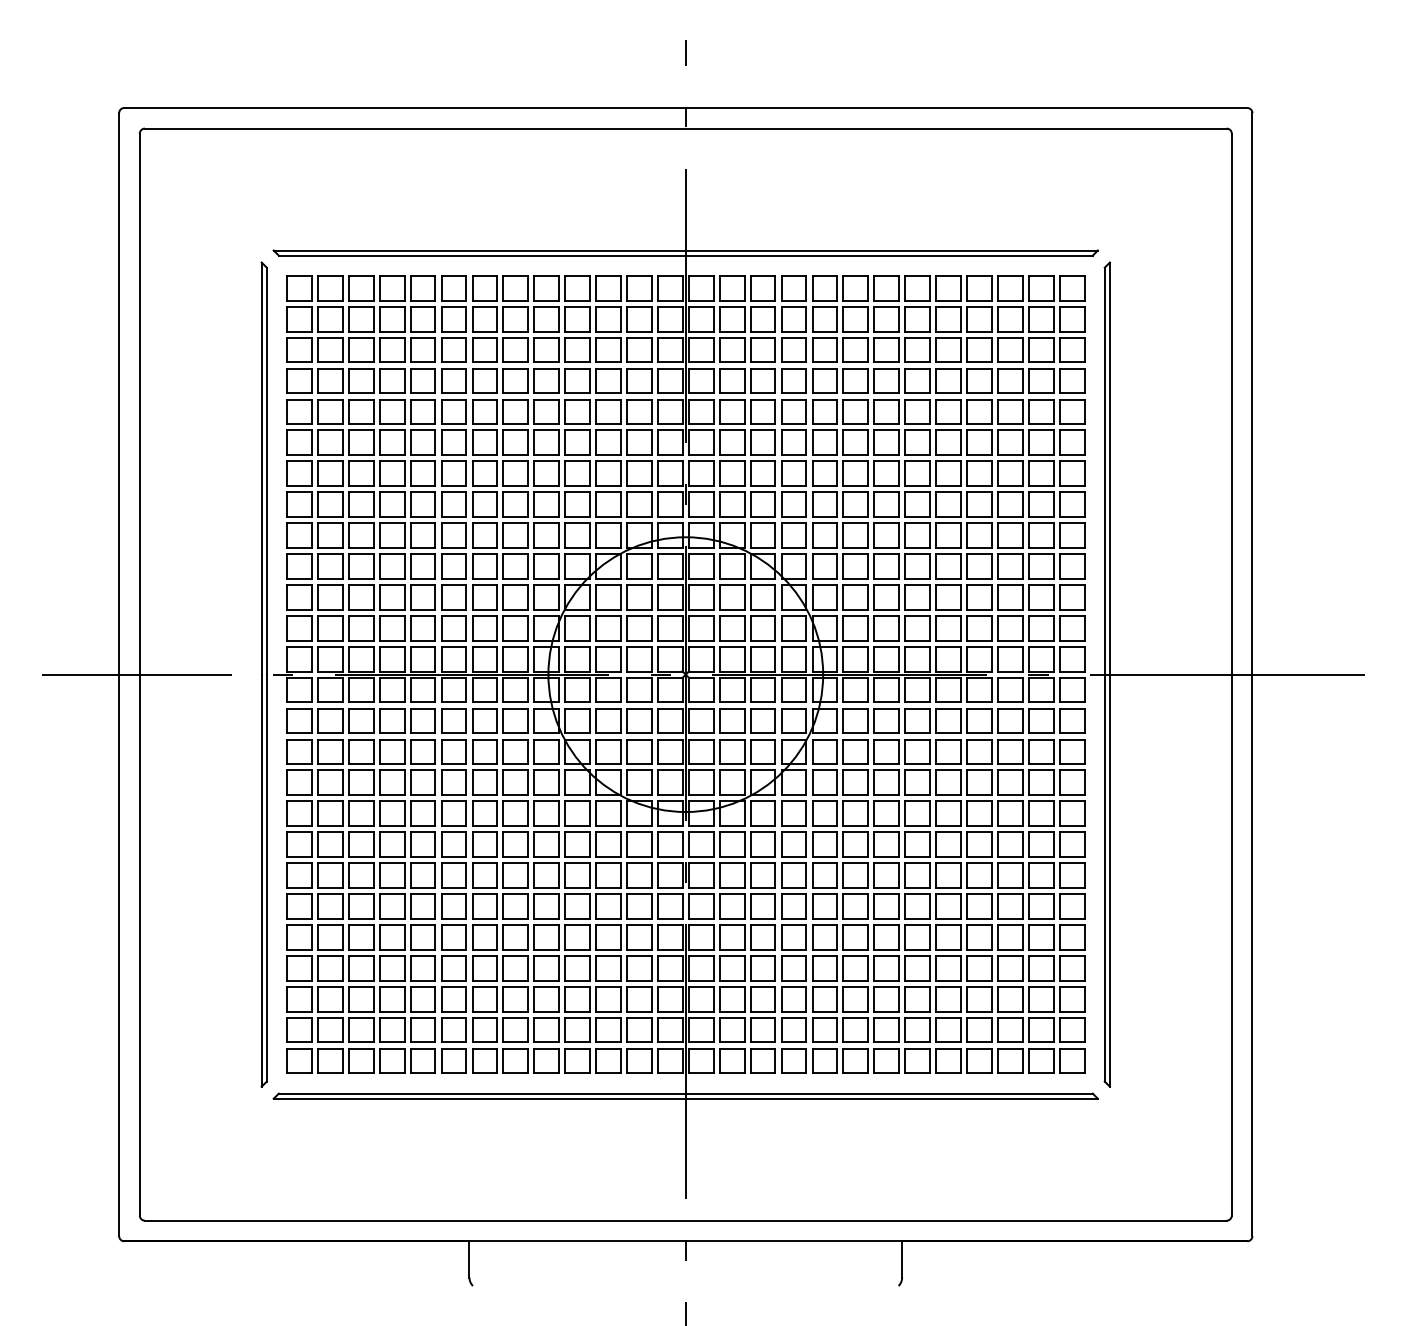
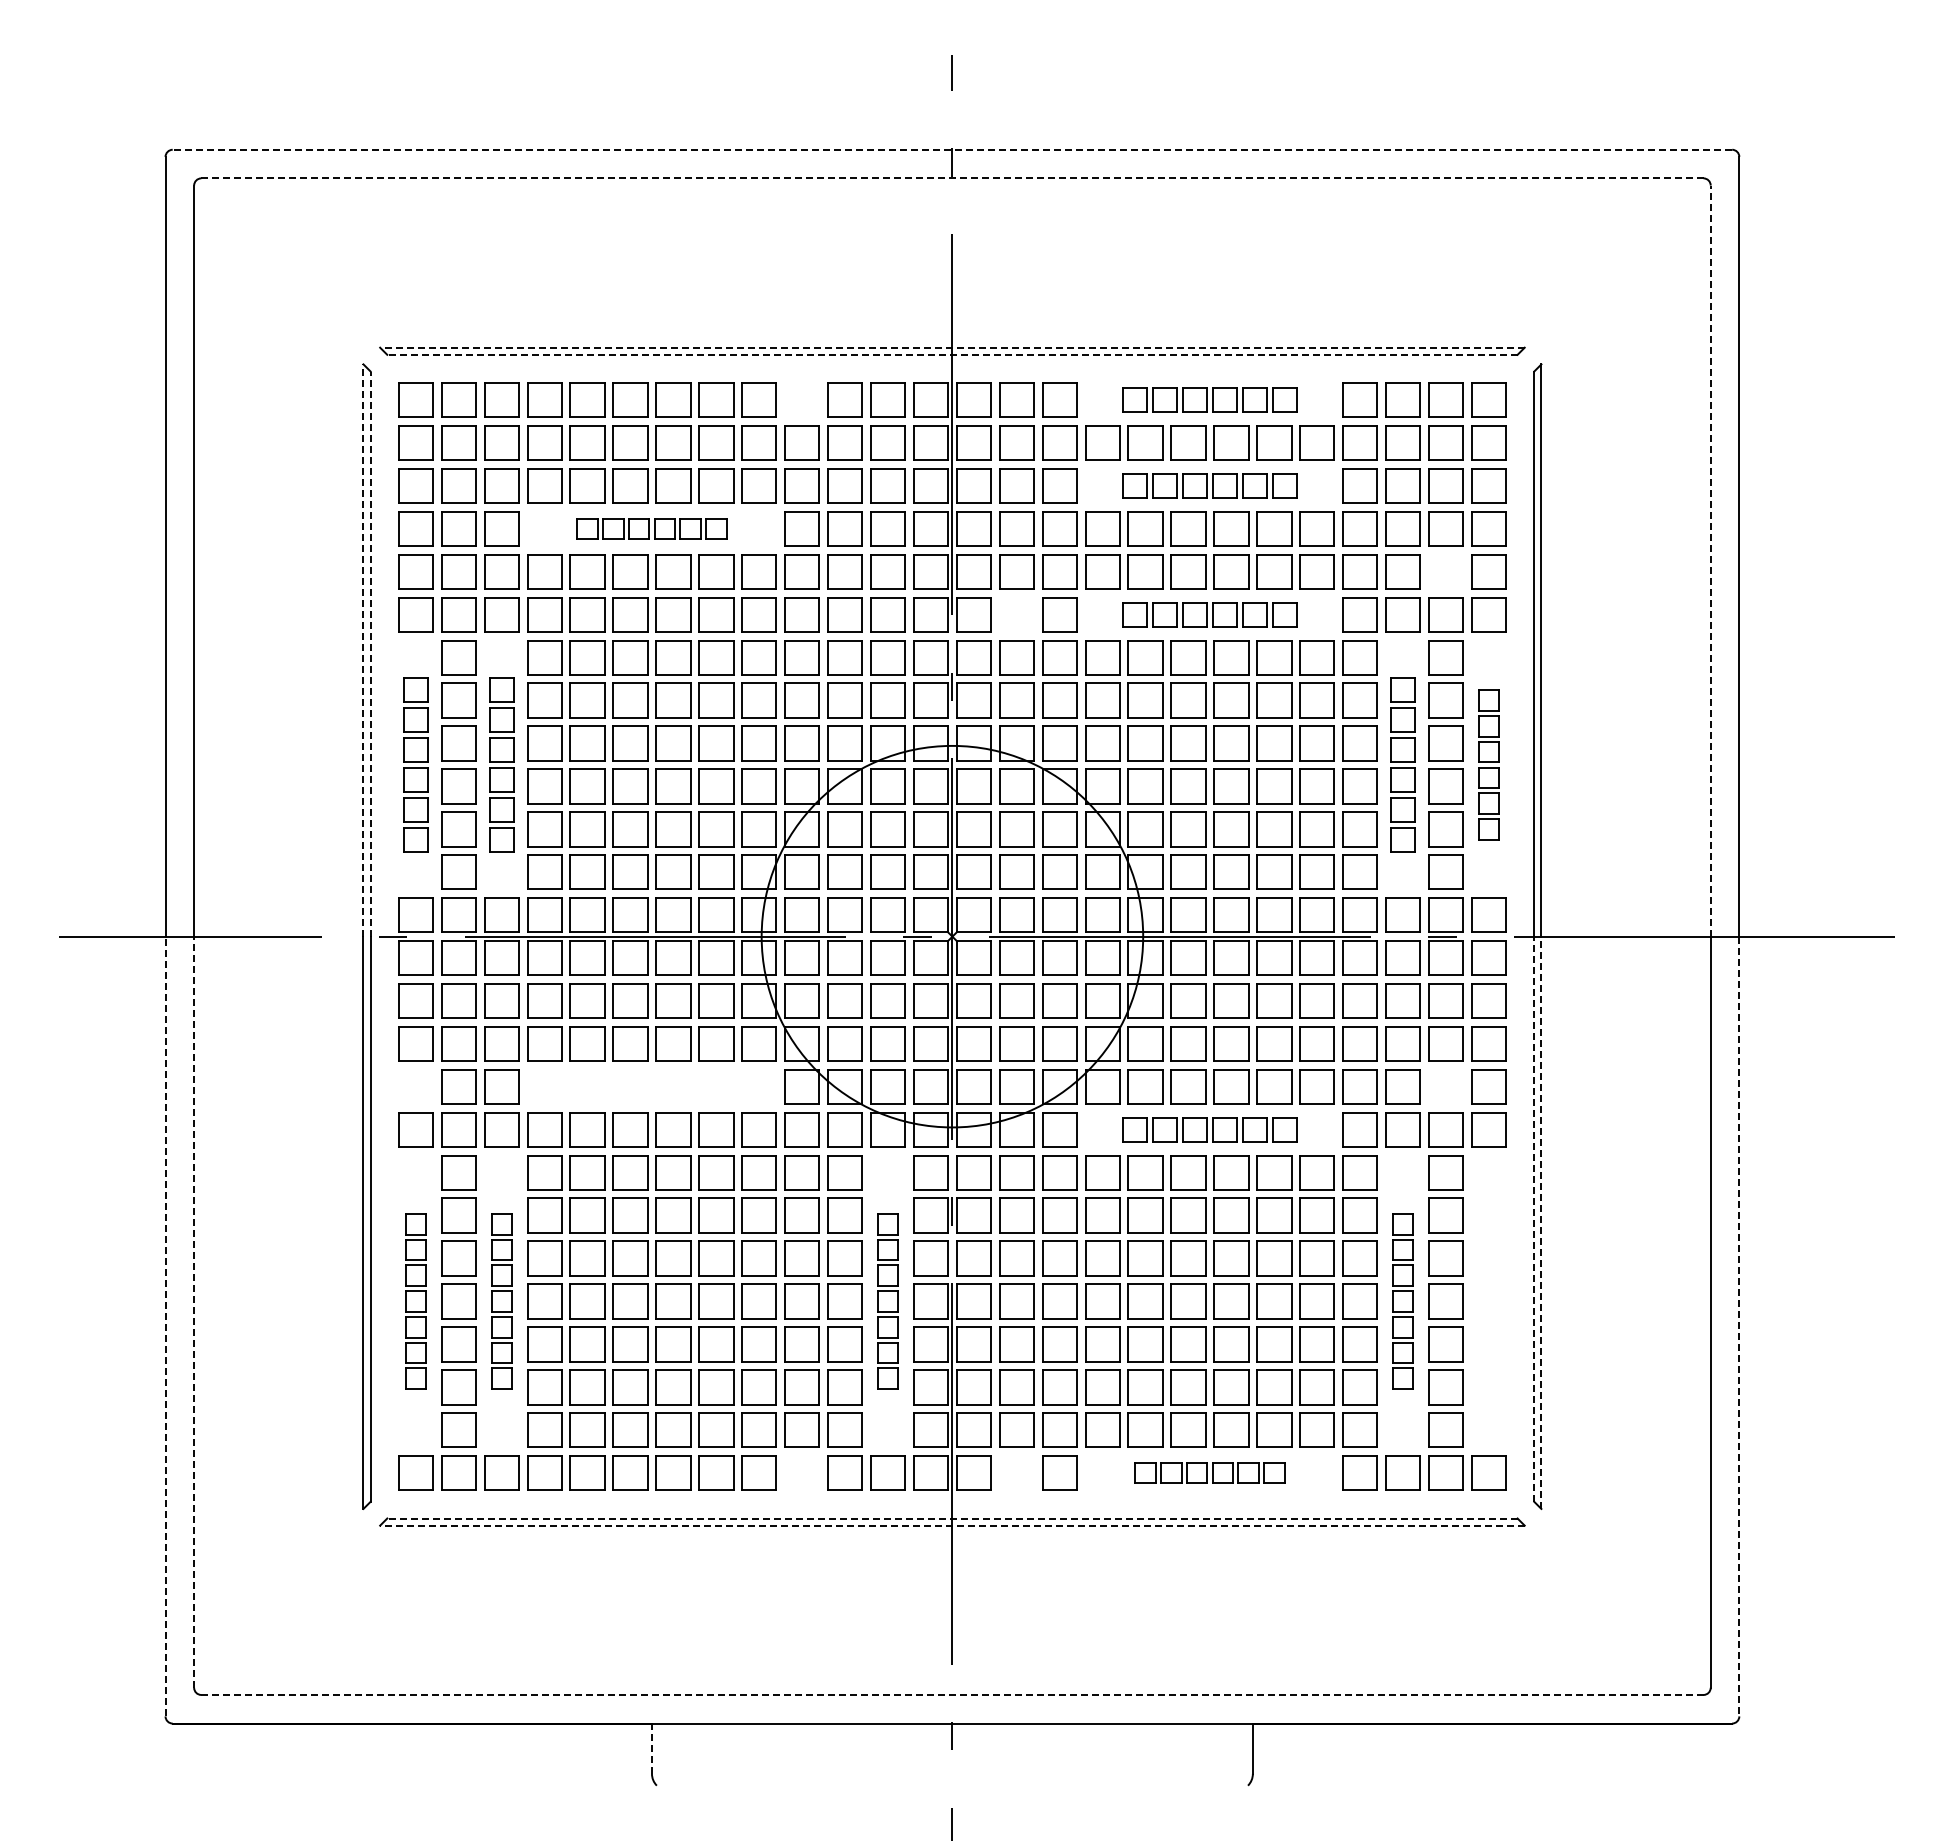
line: (685, 107) -> (952, 149), solid -> dashed
line: (685, 128) -> (951, 178), solid -> dashed
line: (685, 250) -> (951, 347), solid -> dashed
line: (685, 255) -> (951, 354), solid -> dashed
part: (577, 287) -> (801, 399), removed
part: (870, 287) -> (1209, 399), size x0.7
part: (870, 349) -> (1209, 485), size x0.7
part: (469, 380) -> (651, 528), size x0.6
line: (1231, 404) -> (1710, 561), solid -> dashed
part: (1040, 411) -> (1445, 571), removed
part: (731, 442) -> (1016, 614), removed
part: (870, 442) -> (1209, 614), size x0.7
line: (261, 468) -> (363, 650), solid -> dashed
line: (266, 471) -> (370, 654), solid -> dashed
part: (299, 550) -> (415, 764), size x0.7
part: (361, 550) -> (501, 764), size x0.7
part: (1009, 550) -> (1402, 764), size x0.7
part: (1071, 550) -> (1488, 764), size x0.6
part: (299, 782) -> (415, 1086), removed
part: (469, 782) -> (651, 1086), removed
part: (1040, 782) -> (1445, 1086), removed
part: (870, 813) -> (1209, 1129), size x0.7
line: (1104, 878) -> (1534, 1219), solid -> dashed
line: (1109, 880) -> (1541, 1222), solid -> dashed
part: (299, 937) -> (415, 1301), size x0.6
part: (361, 937) -> (501, 1301), size x0.6
part: (639, 937) -> (887, 1301), size x0.6
part: (1009, 937) -> (1402, 1301), size x0.6
part: (1071, 937) -> (1488, 1301), removed
line: (140, 945) -> (194, 1312), solid -> dashed
line: (119, 955) -> (165, 1326), solid -> dashed
line: (1252, 955) -> (1739, 1326), solid -> dashed
part: (577, 1060) -> (801, 1472), removed
part: (731, 1060) -> (1016, 1472), removed
part: (870, 1060) -> (1209, 1472), size x0.6
line: (685, 1093) -> (951, 1518), solid -> dashed
line: (685, 1098) -> (951, 1525), solid -> dashed
line: (685, 1220) -> (951, 1694), solid -> dashed
line: (469, 1259) -> (651, 1748), solid -> dashed

